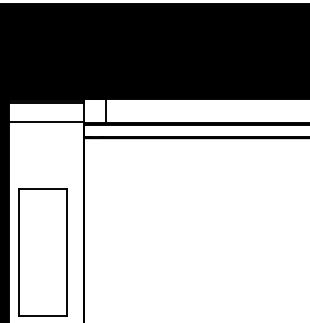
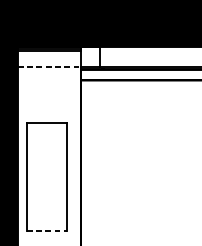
line: (46, 122) -> (49, 67), solid -> dashed
line: (43, 316) -> (46, 231), solid -> dashed

